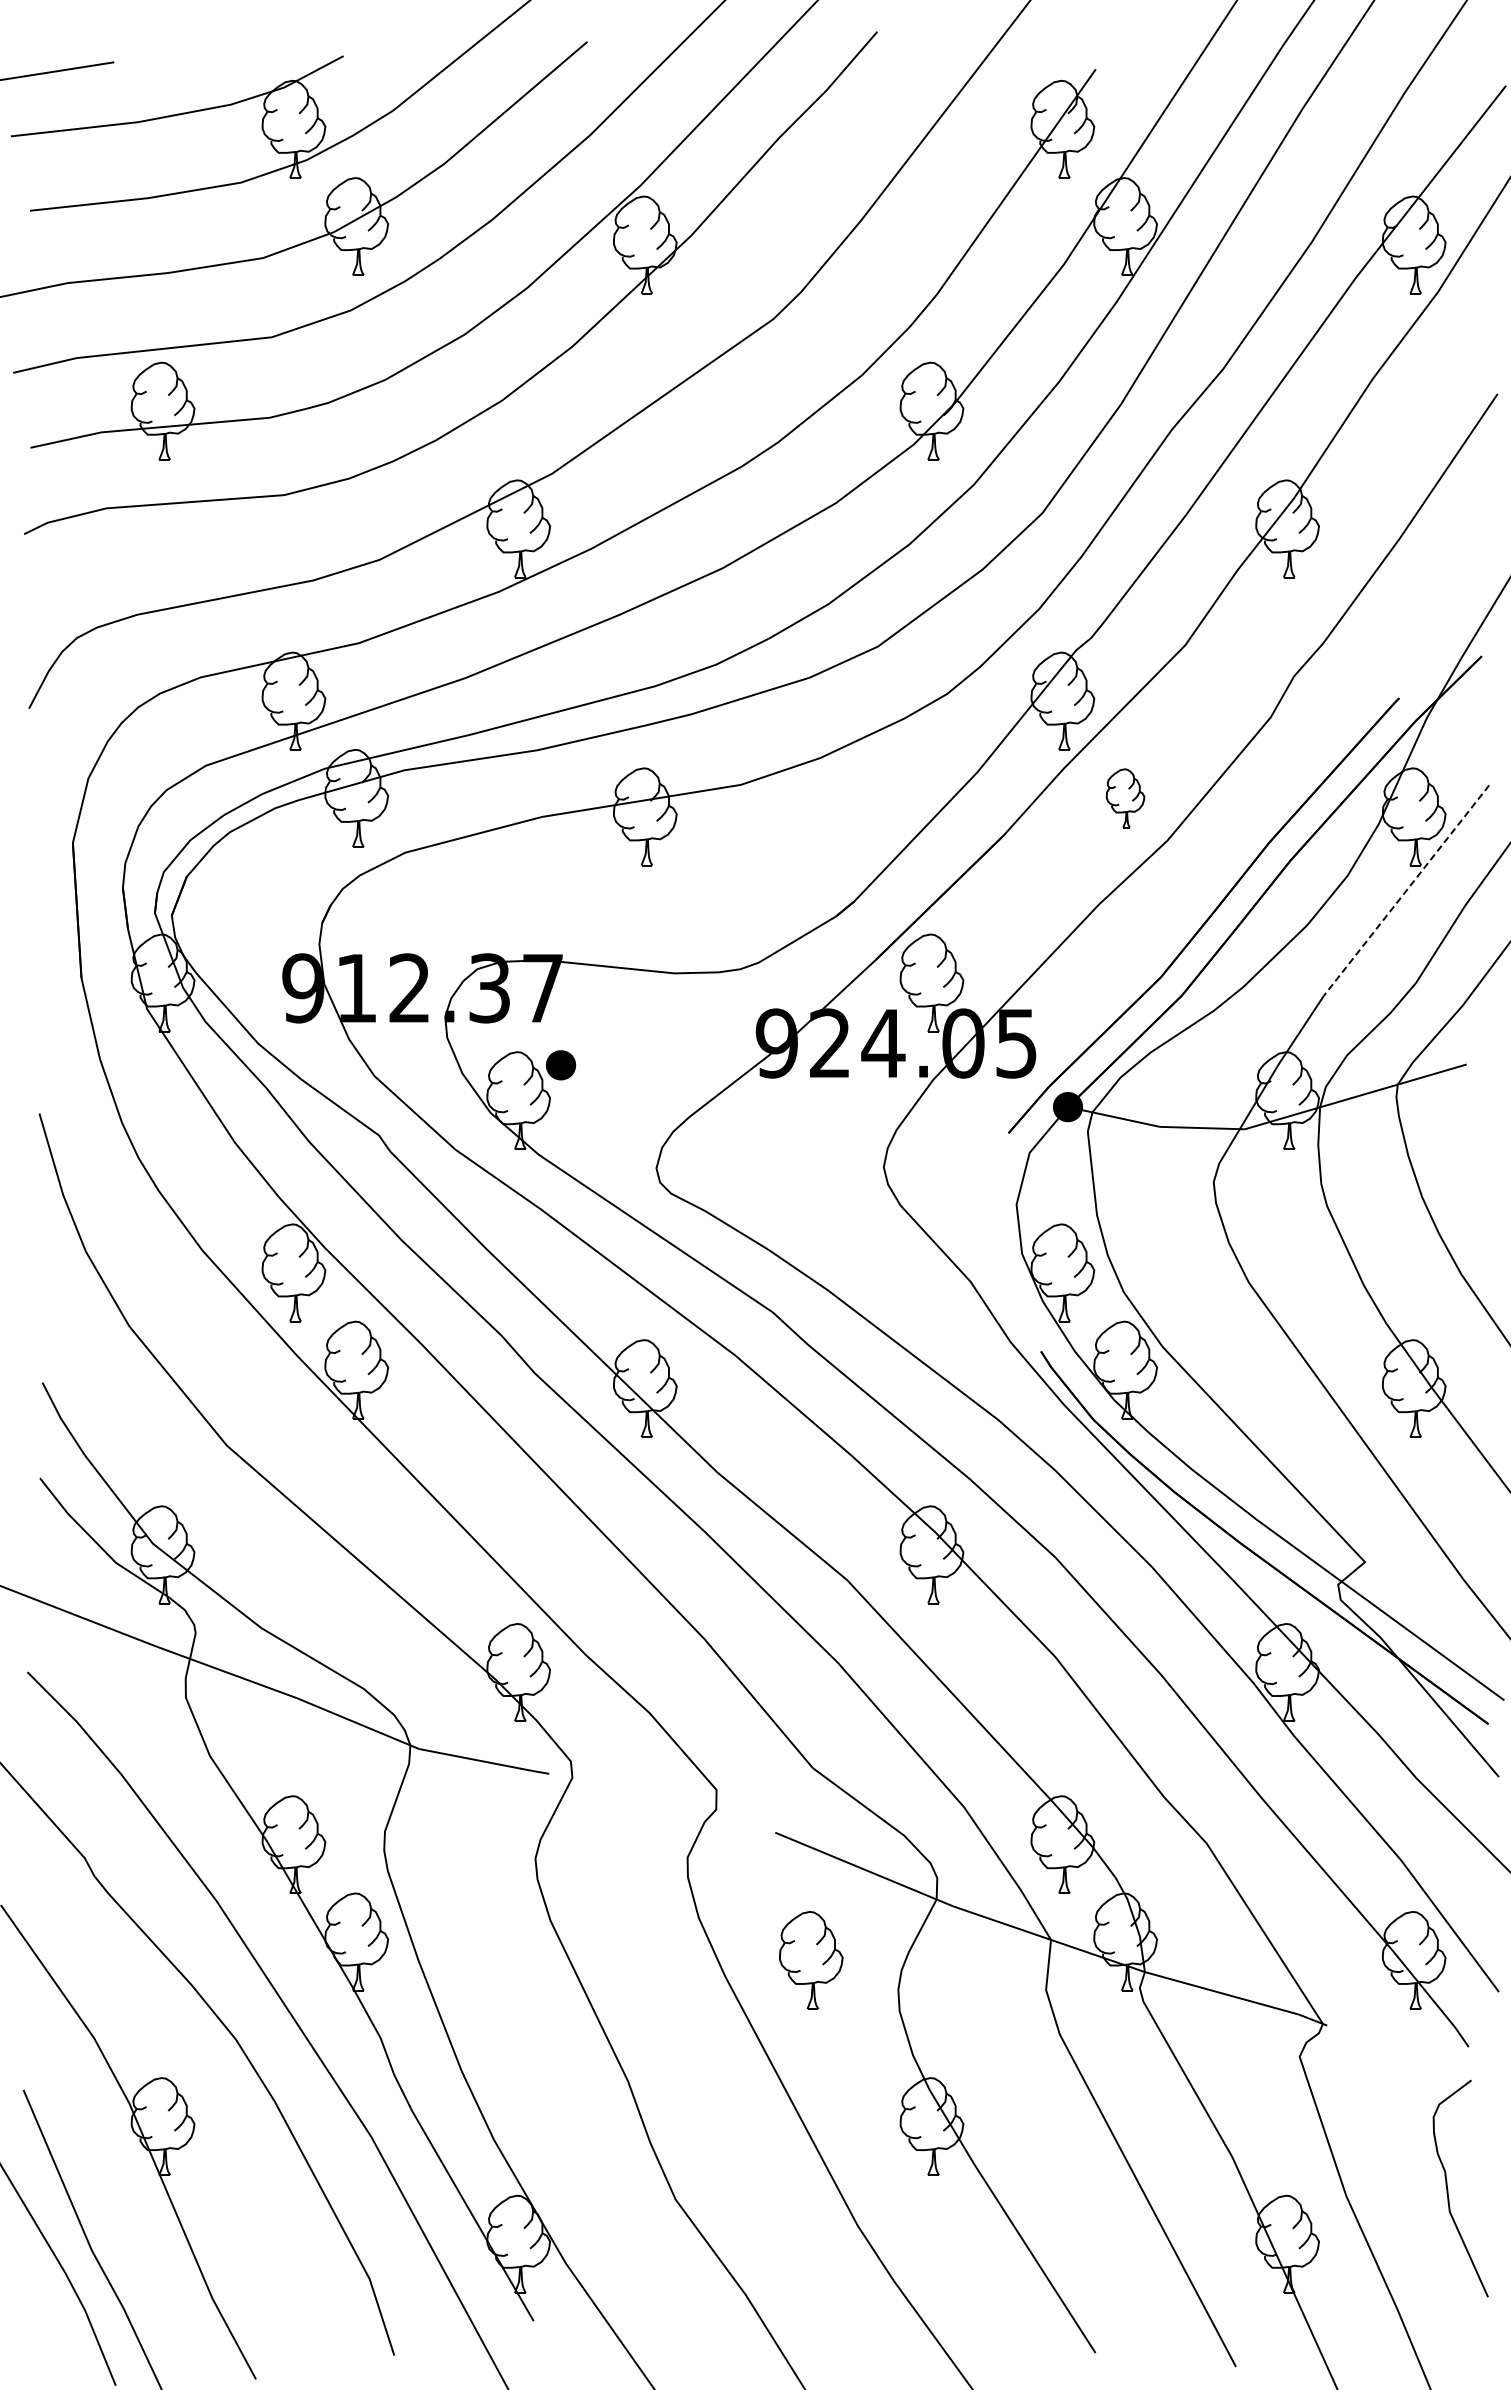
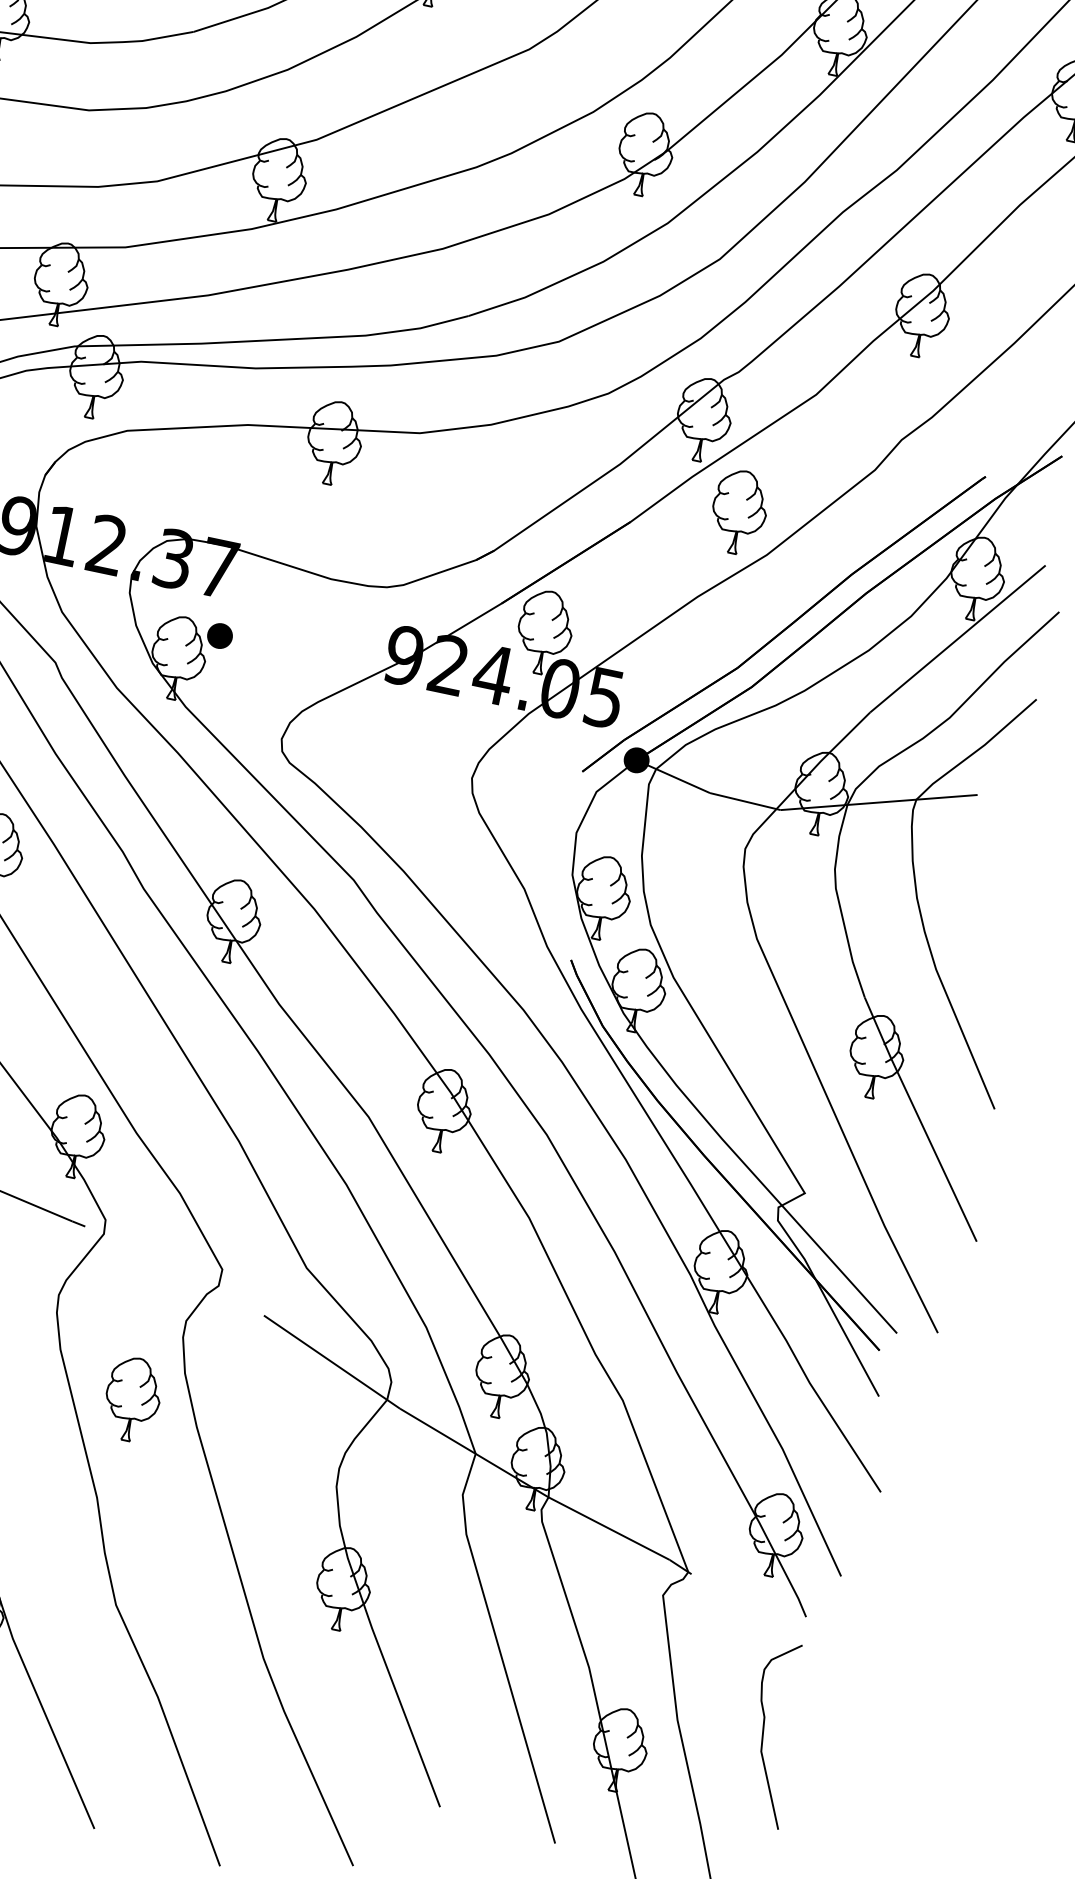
part: (1125, 798) -> (739, 512), size x1.67
line: (1406, 890) -> (957, 638), dashed -> solid
part: (811, 1960) -> (132, 1399), moved

